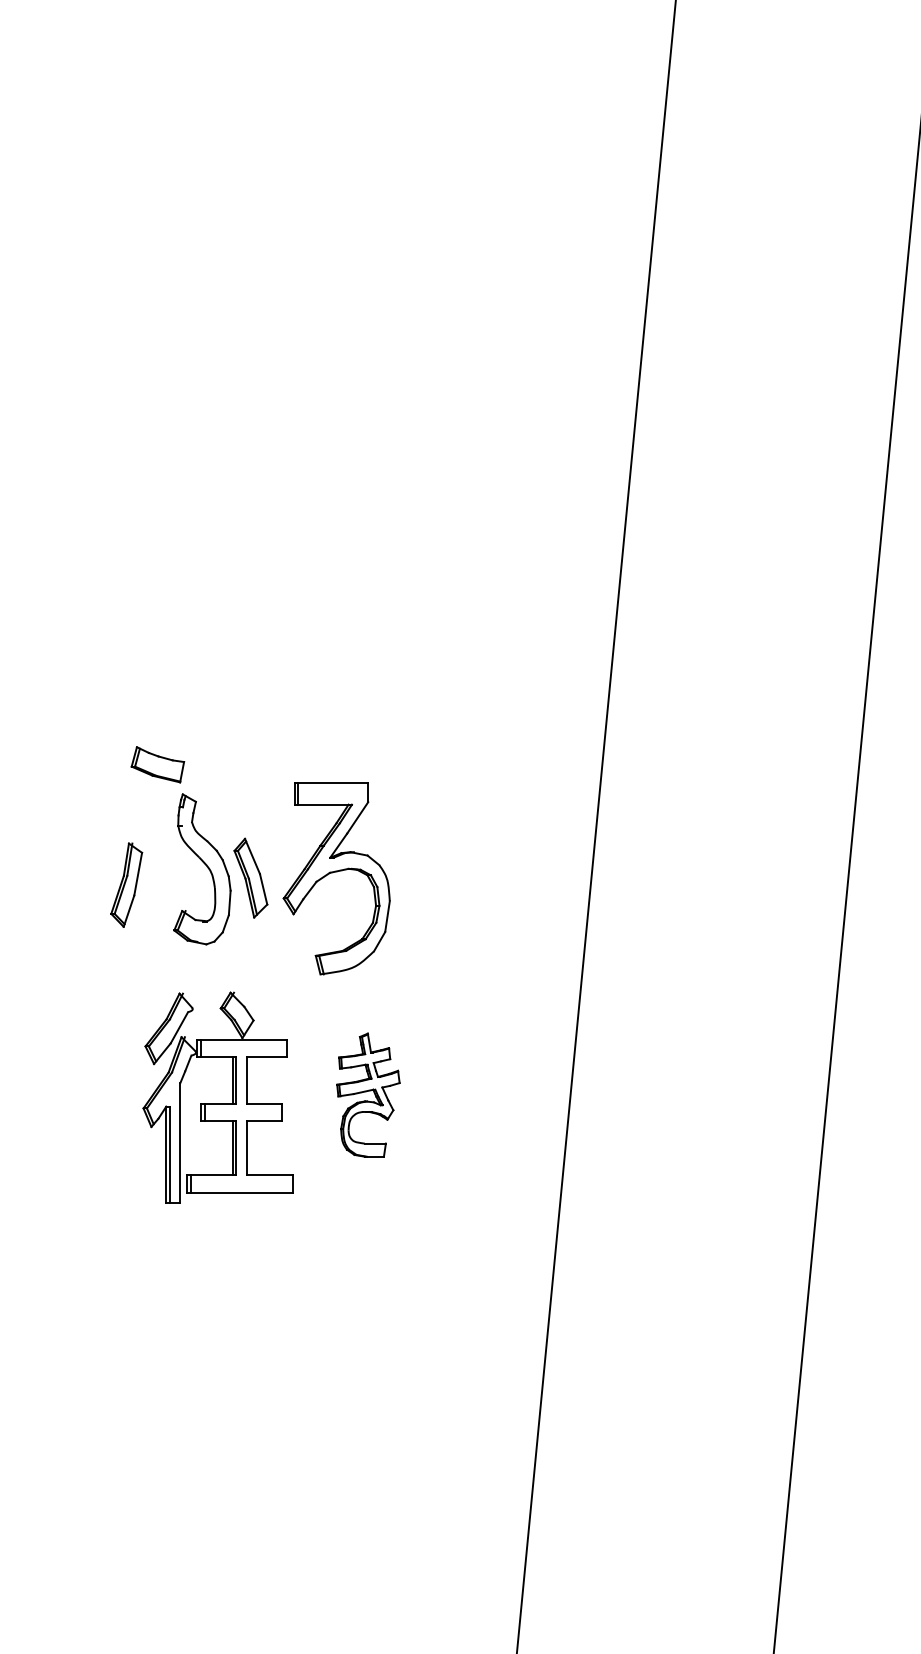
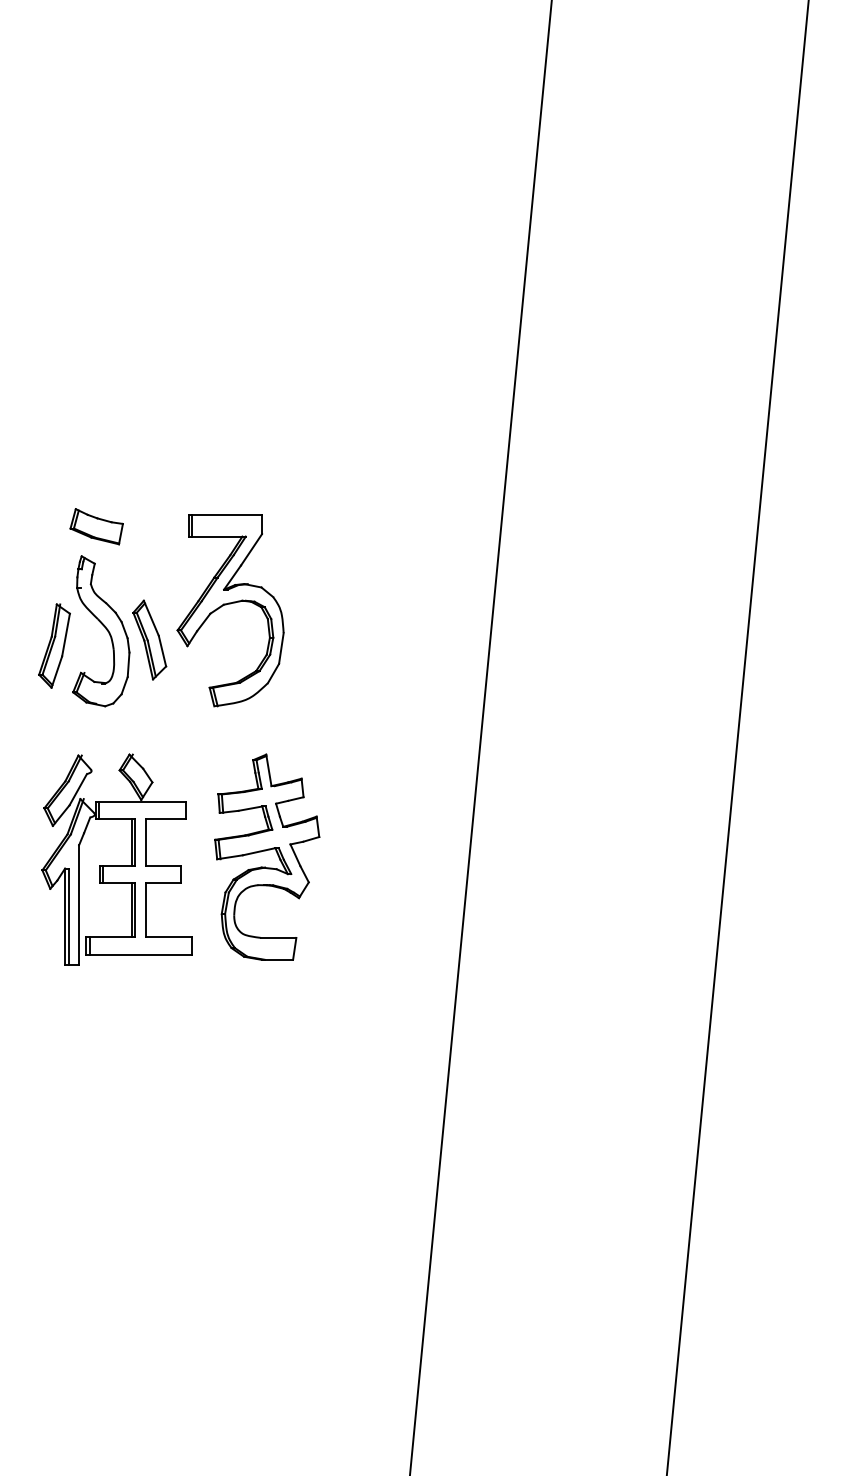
part: (157, 764) -> (96, 526), moved
part: (336, 878) -> (230, 610), moved
part: (126, 884) -> (54, 645), moved
part: (368, 1094) -> (267, 856), size x1.67

